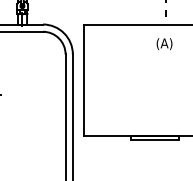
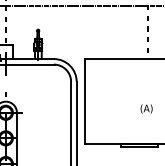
text: (164, 43) -> (146, 108), moved

